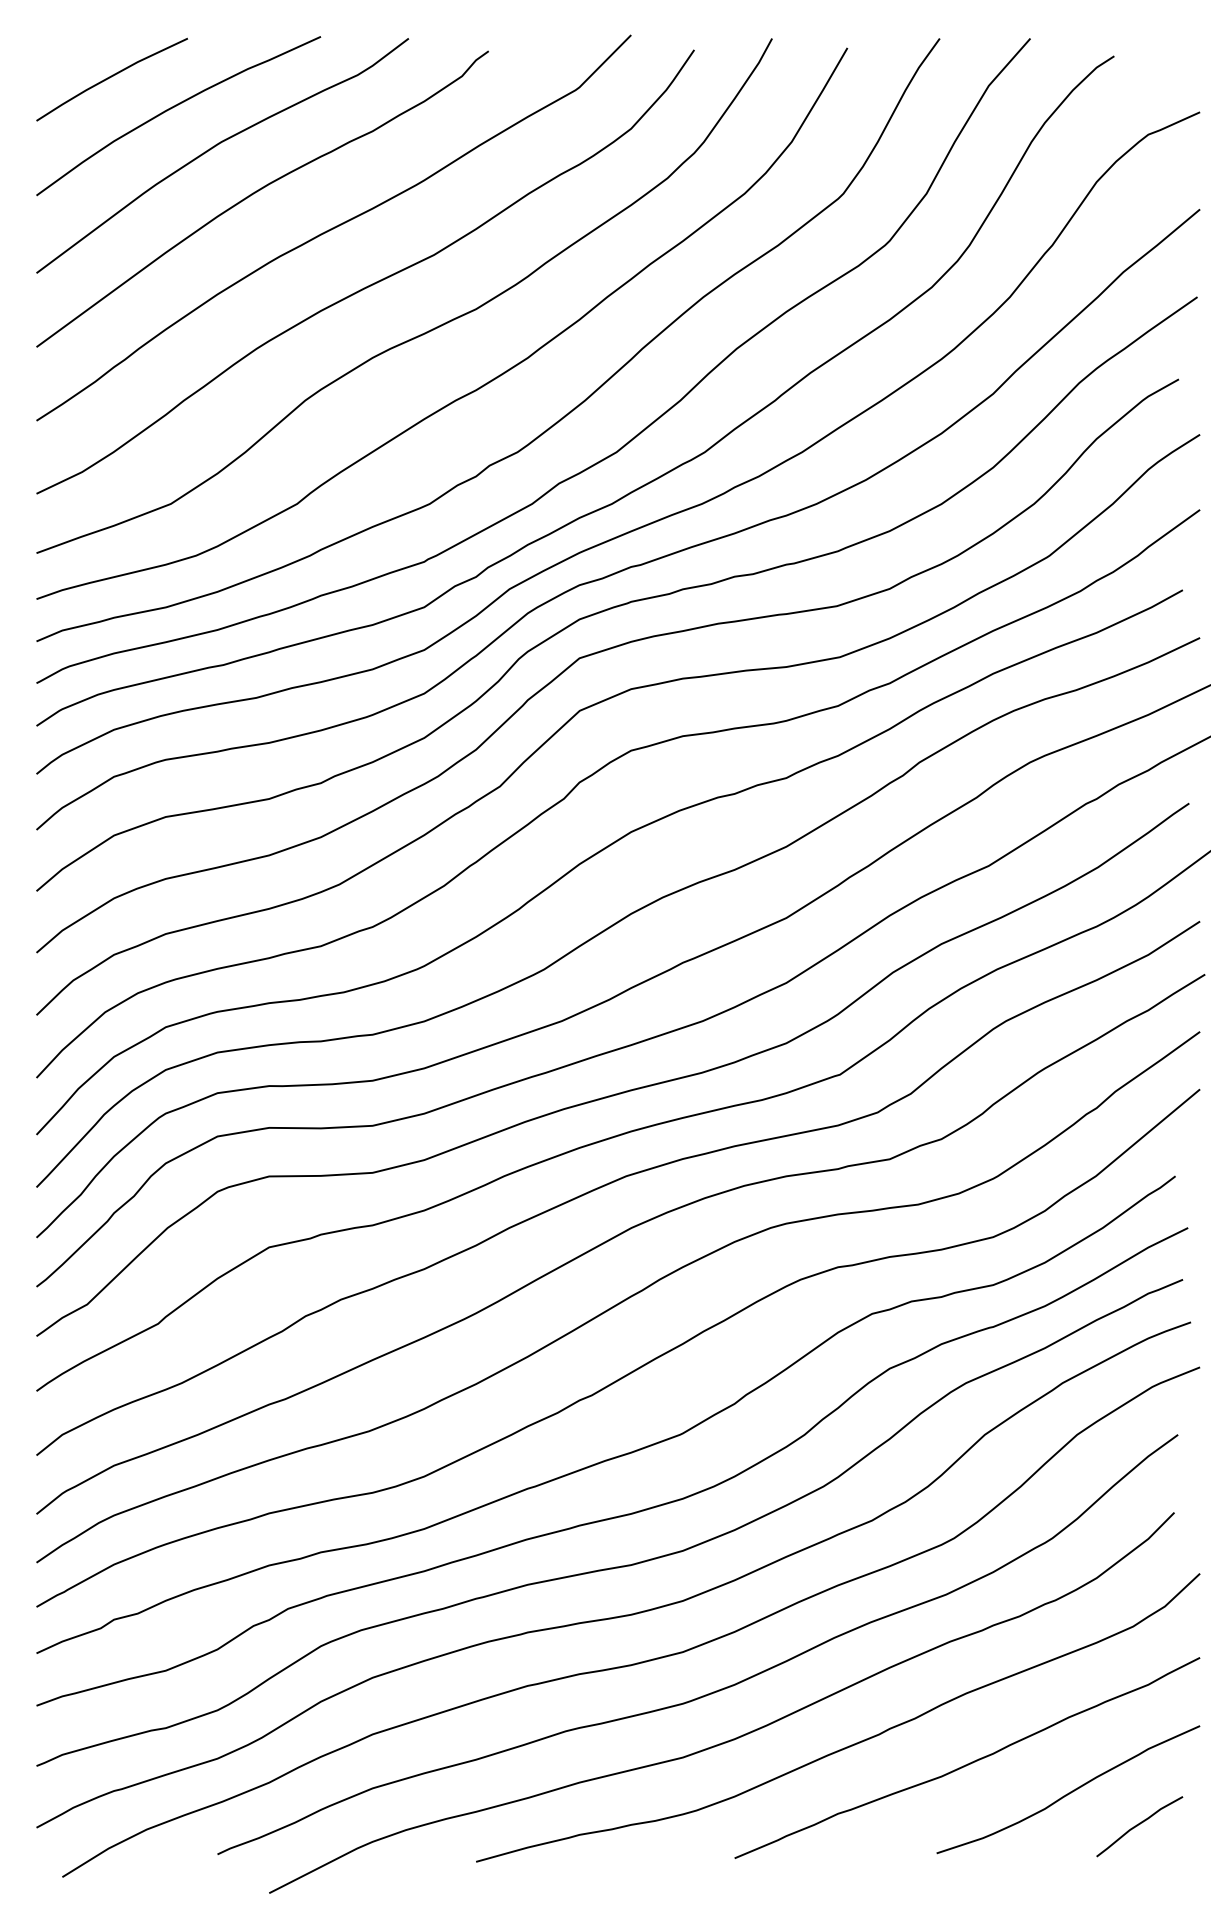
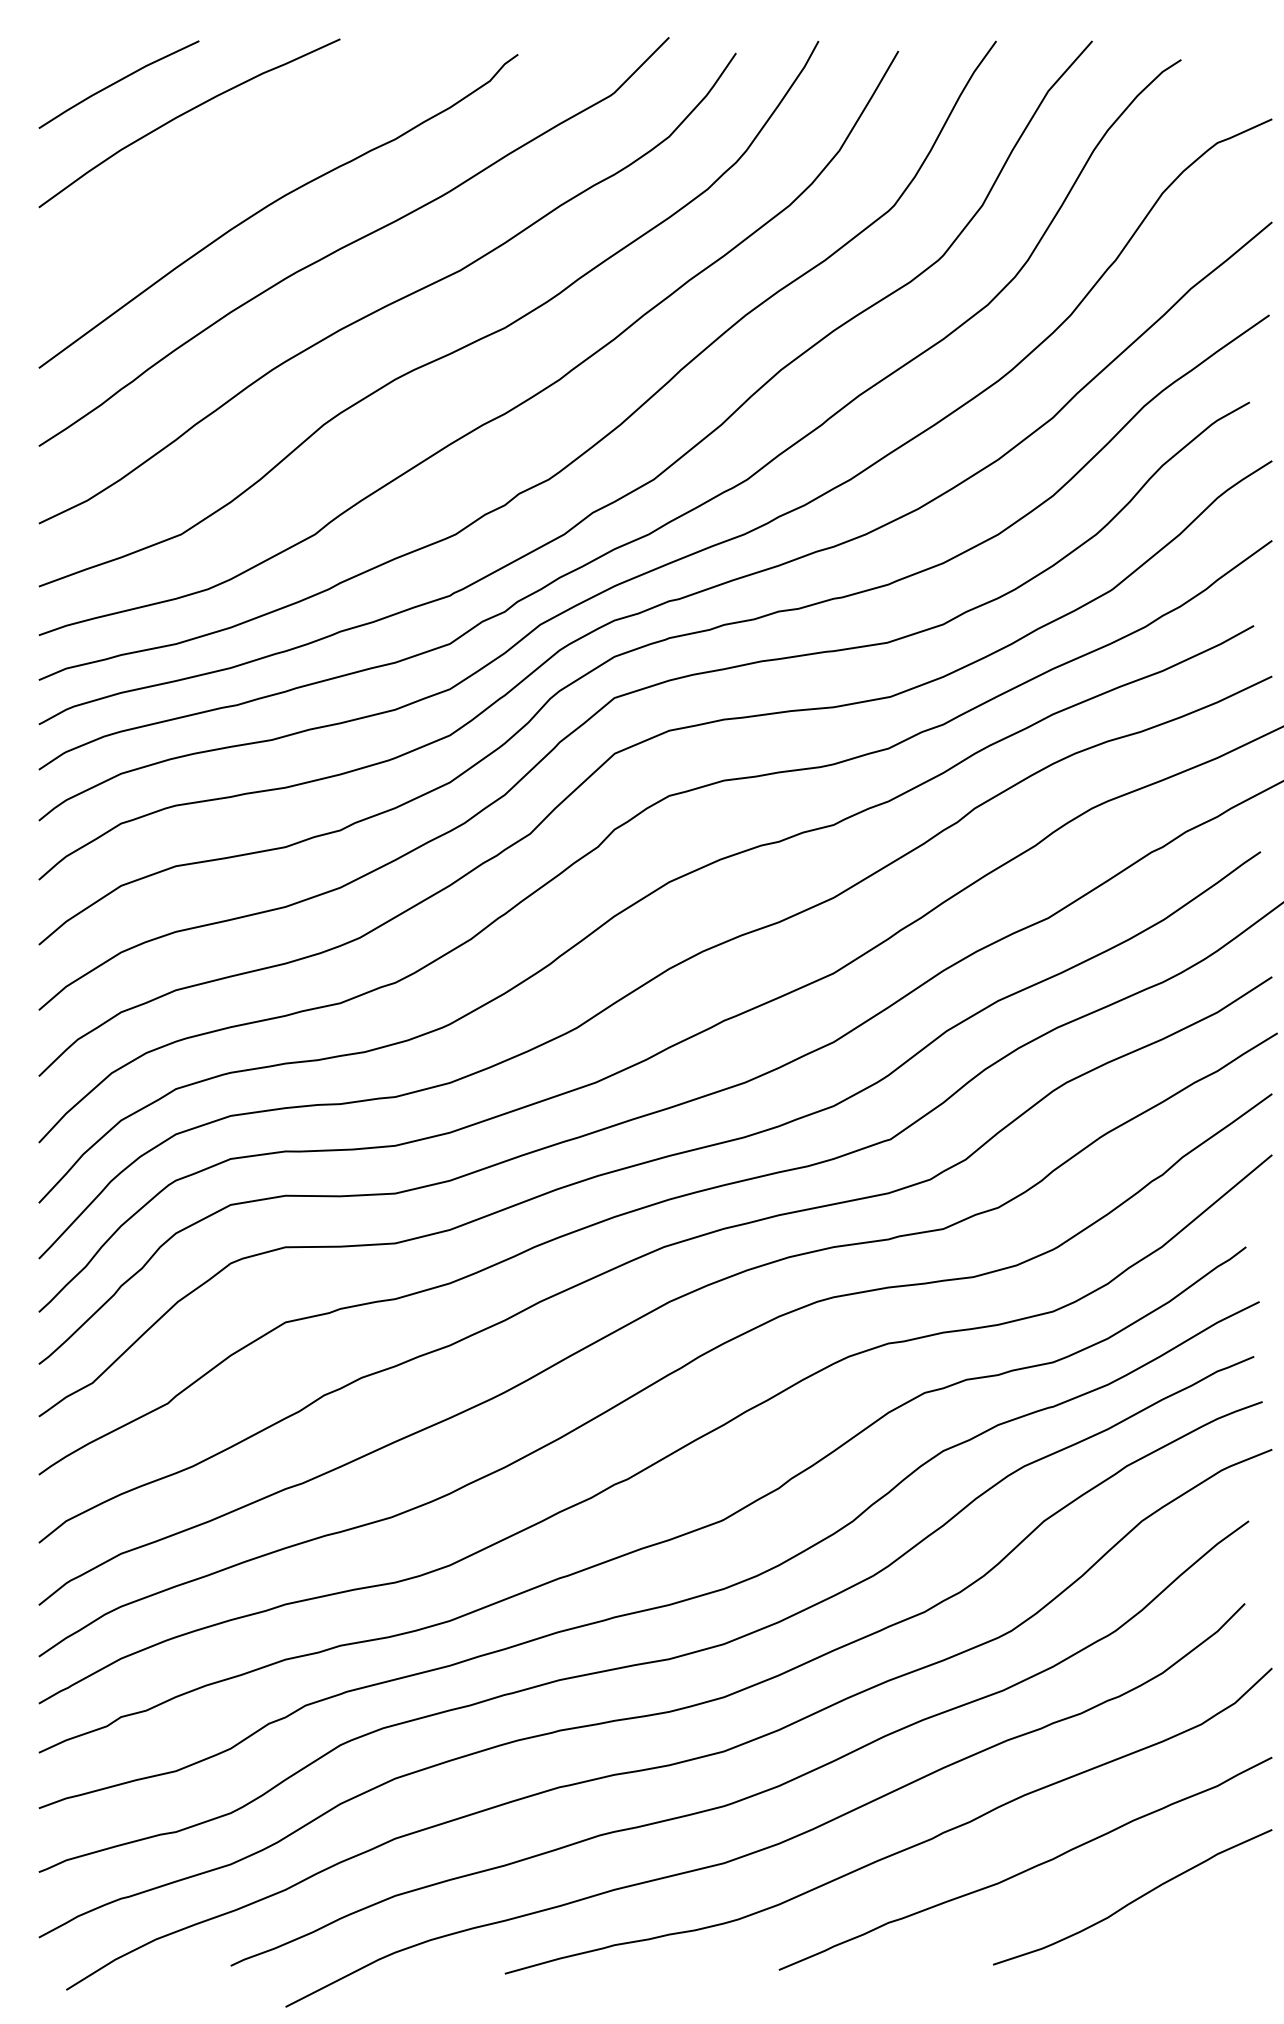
curve: (216, 146) -> (229, 155), removed
curve: (1139, 1825) -> (1208, 1935), removed

